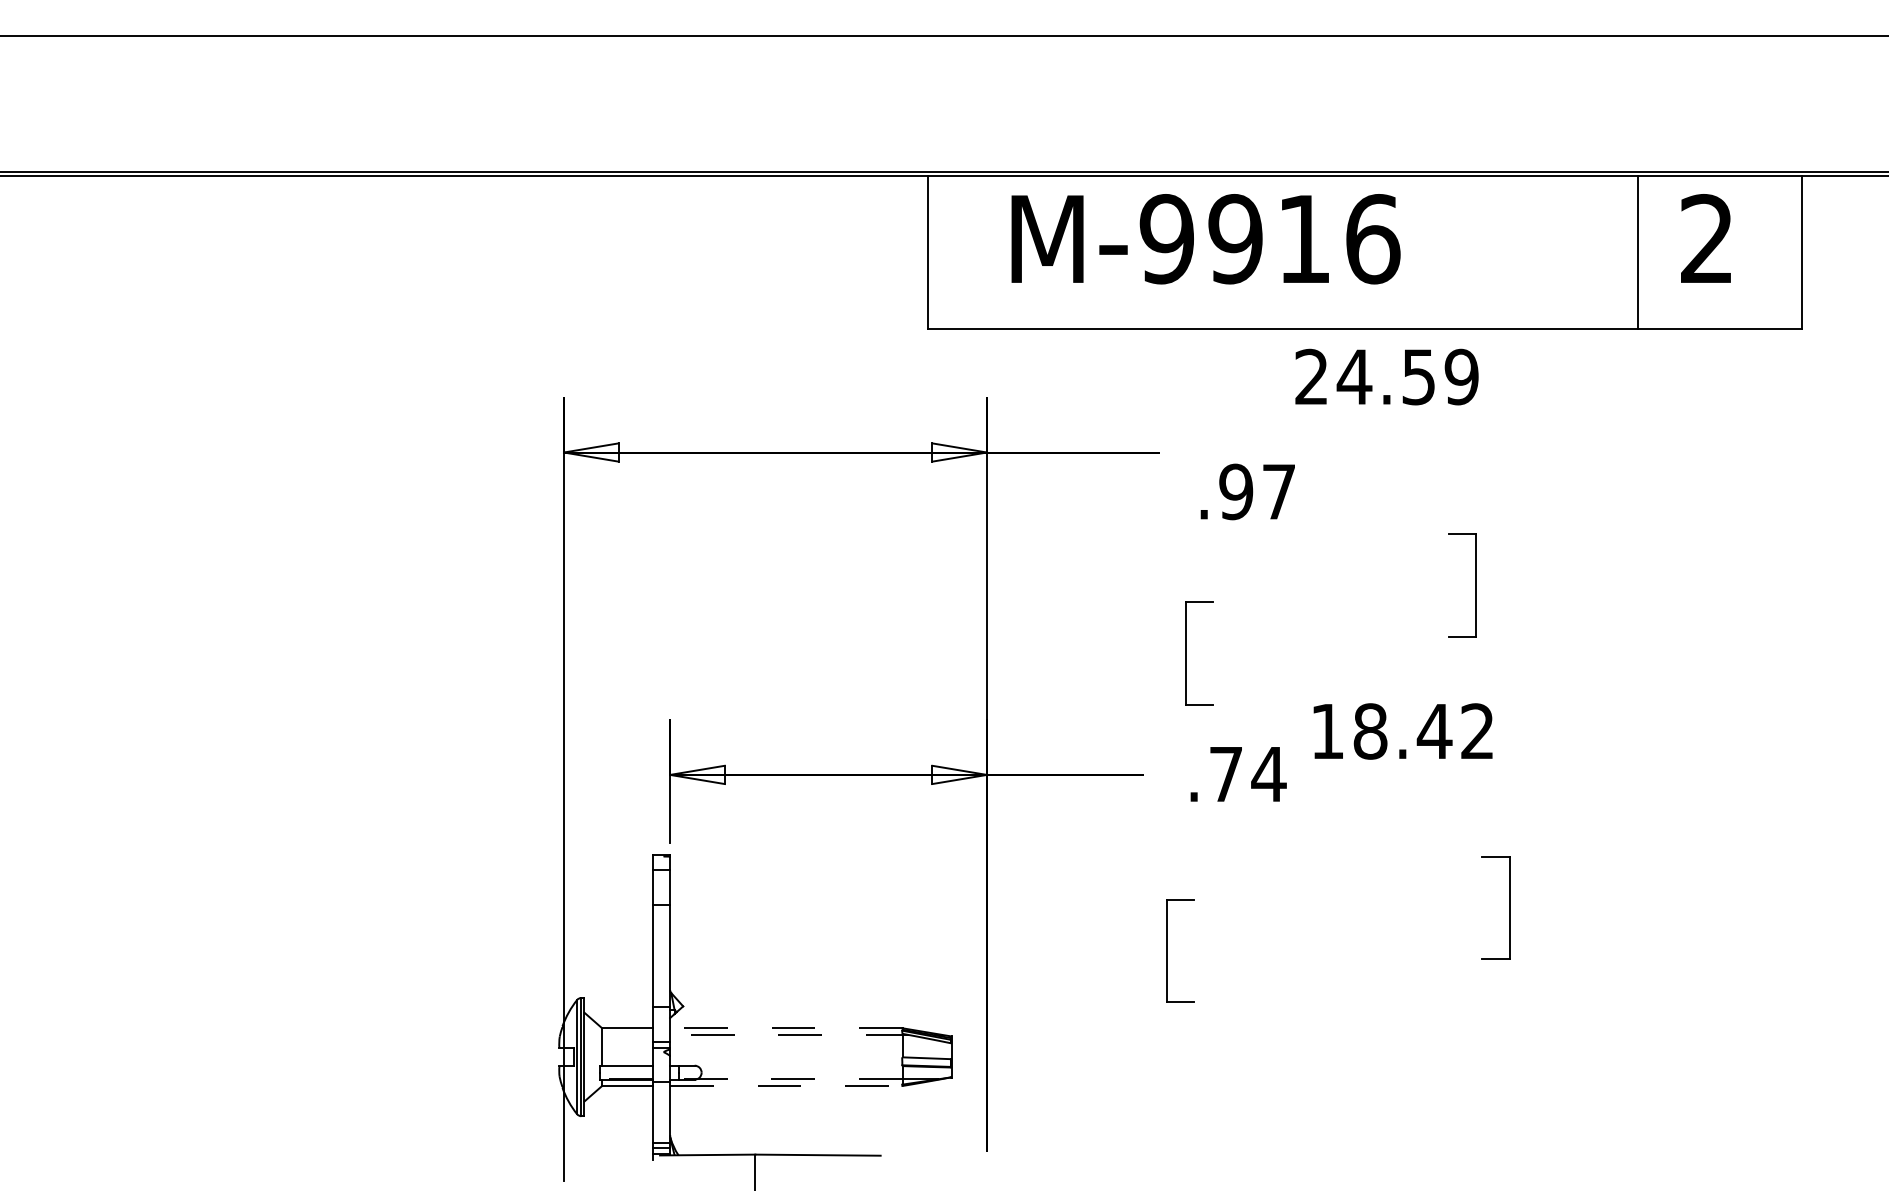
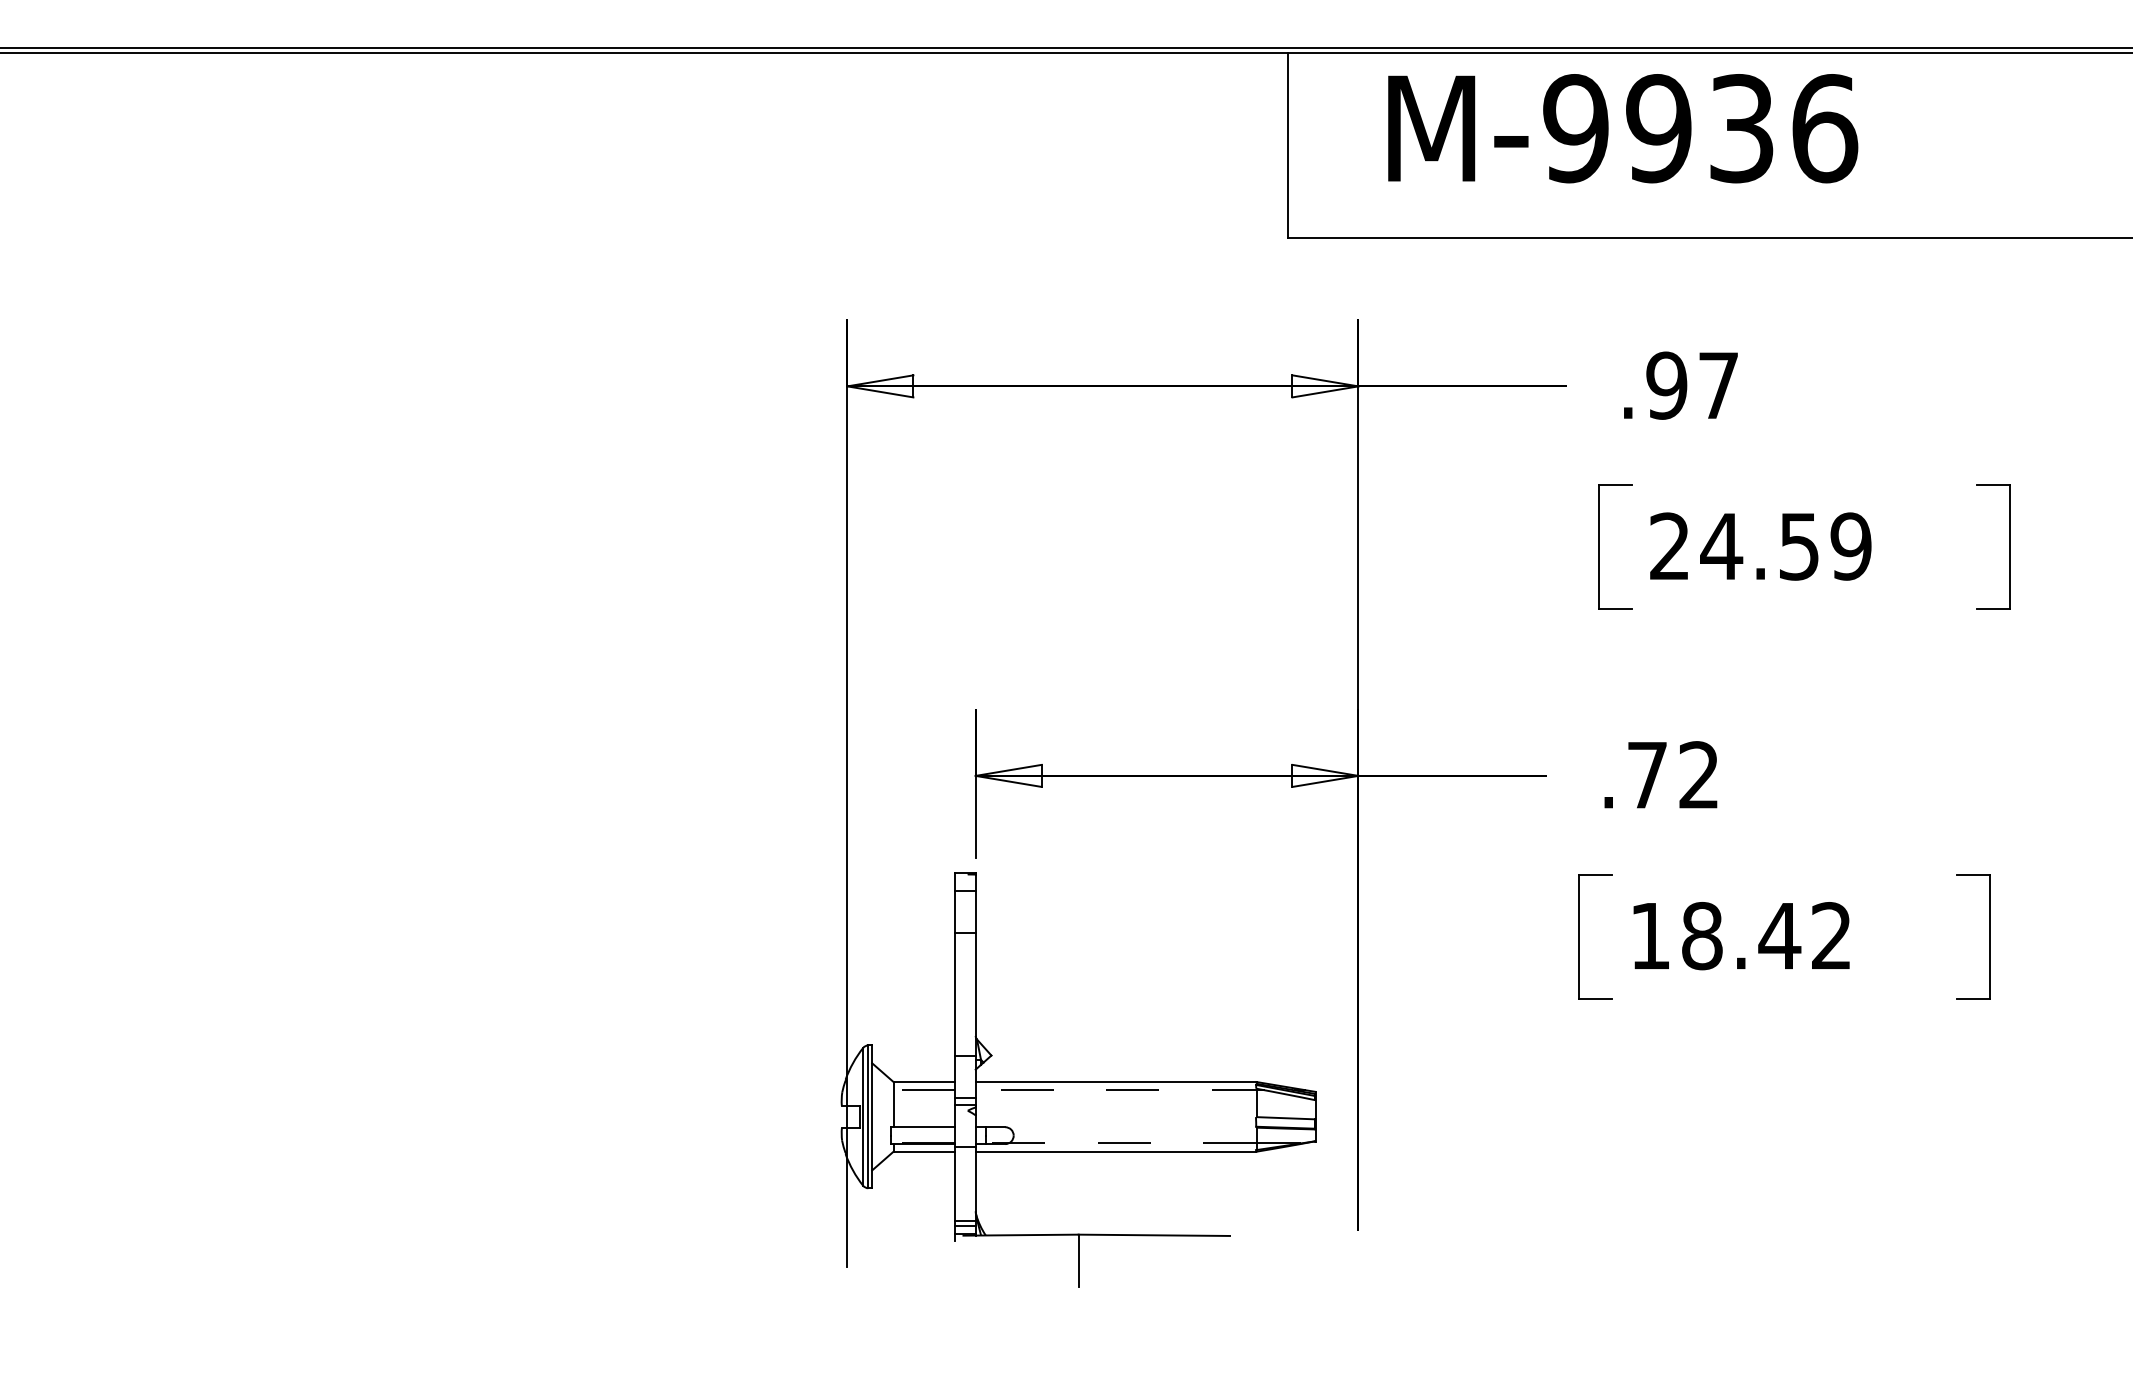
text: (1304, 239) -> (1742, 129), M-9916 -> M-9936
text: (1386, 376) -> (1760, 545), moved
text: (1247, 491) -> (1680, 385), moved
part: (1475, 585) -> (2009, 547), moved
part: (1186, 653) -> (1599, 547), moved
text: (1402, 731) -> (1740, 936), moved
text: (1268, 773) -> (1698, 774), .74 -> .72
part: (1167, 950) -> (1580, 936), moved
line: (785, 1028) -> (1115, 1082), dashed -> solid
line: (627, 1035) -> (924, 1090), added
line: (786, 1085) -> (1116, 1151), dashed -> solid

